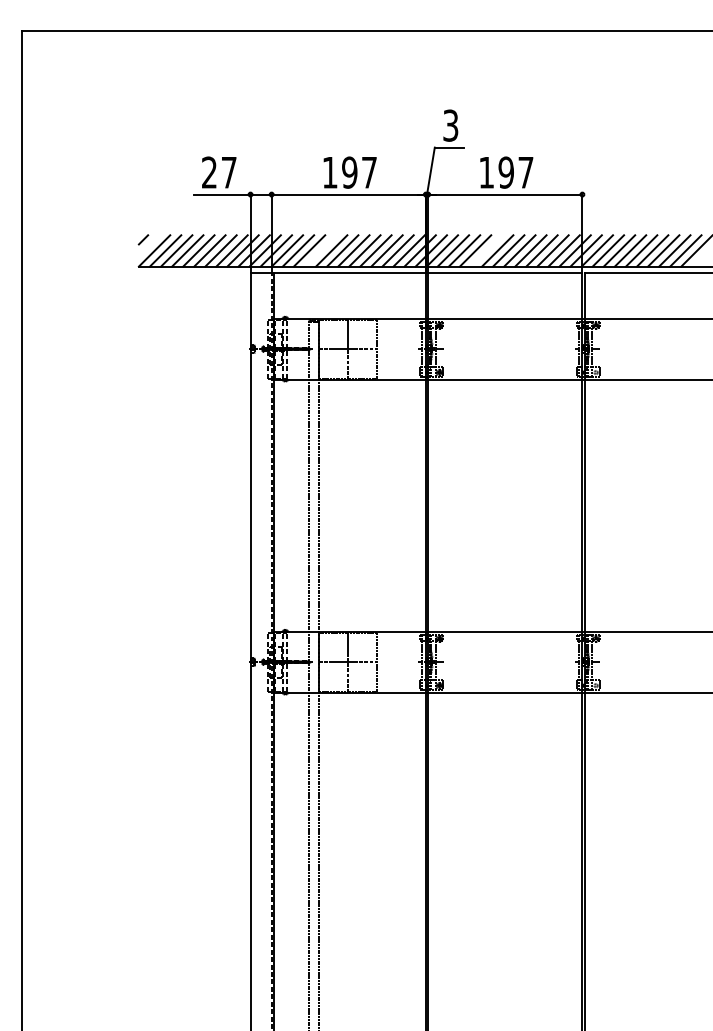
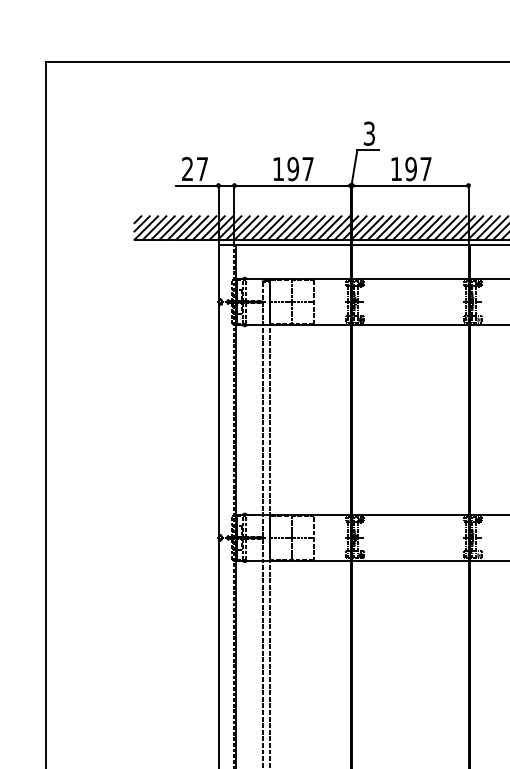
line: (148, 245) -> (141, 223), added
line: (320, 250) -> (271, 227), added
line: (486, 250) -> (396, 227), added

